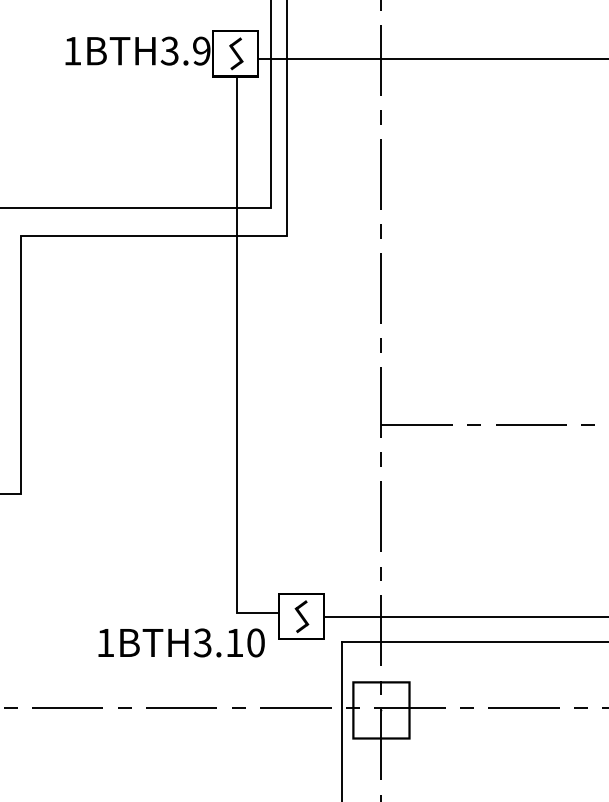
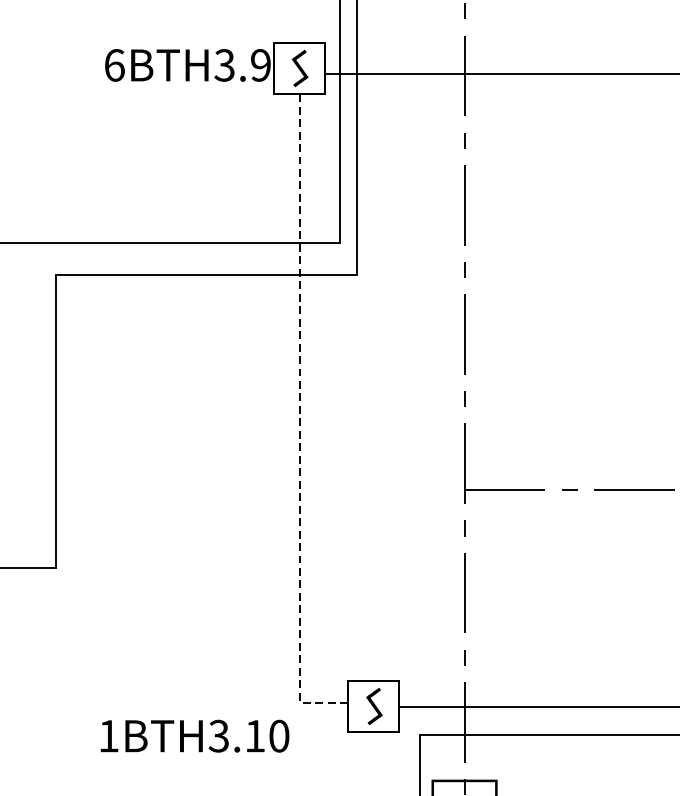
text: (72, 50) -> (114, 64), 1 -> 6
line: (236, 367) -> (300, 424), solid -> dashed
text: (181, 642) -> (194, 735), moved

